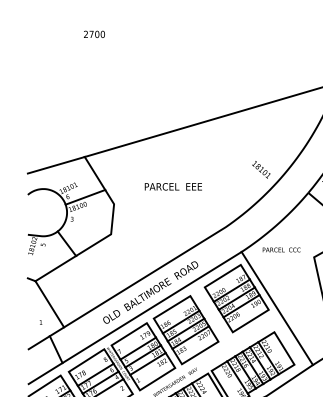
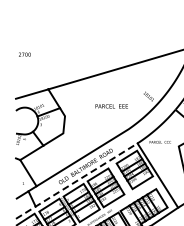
text: (93, 34) -> (24, 54), moved
text: (172, 187) -> (111, 106), moved
line: (134, 318) -> (76, 181), solid -> dashed

